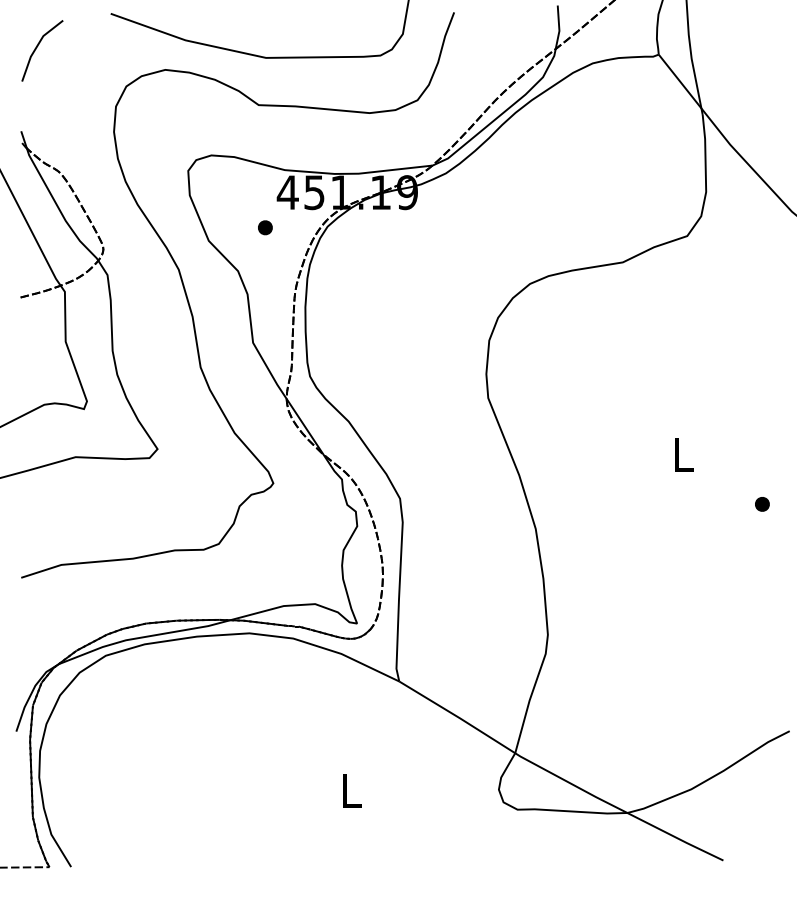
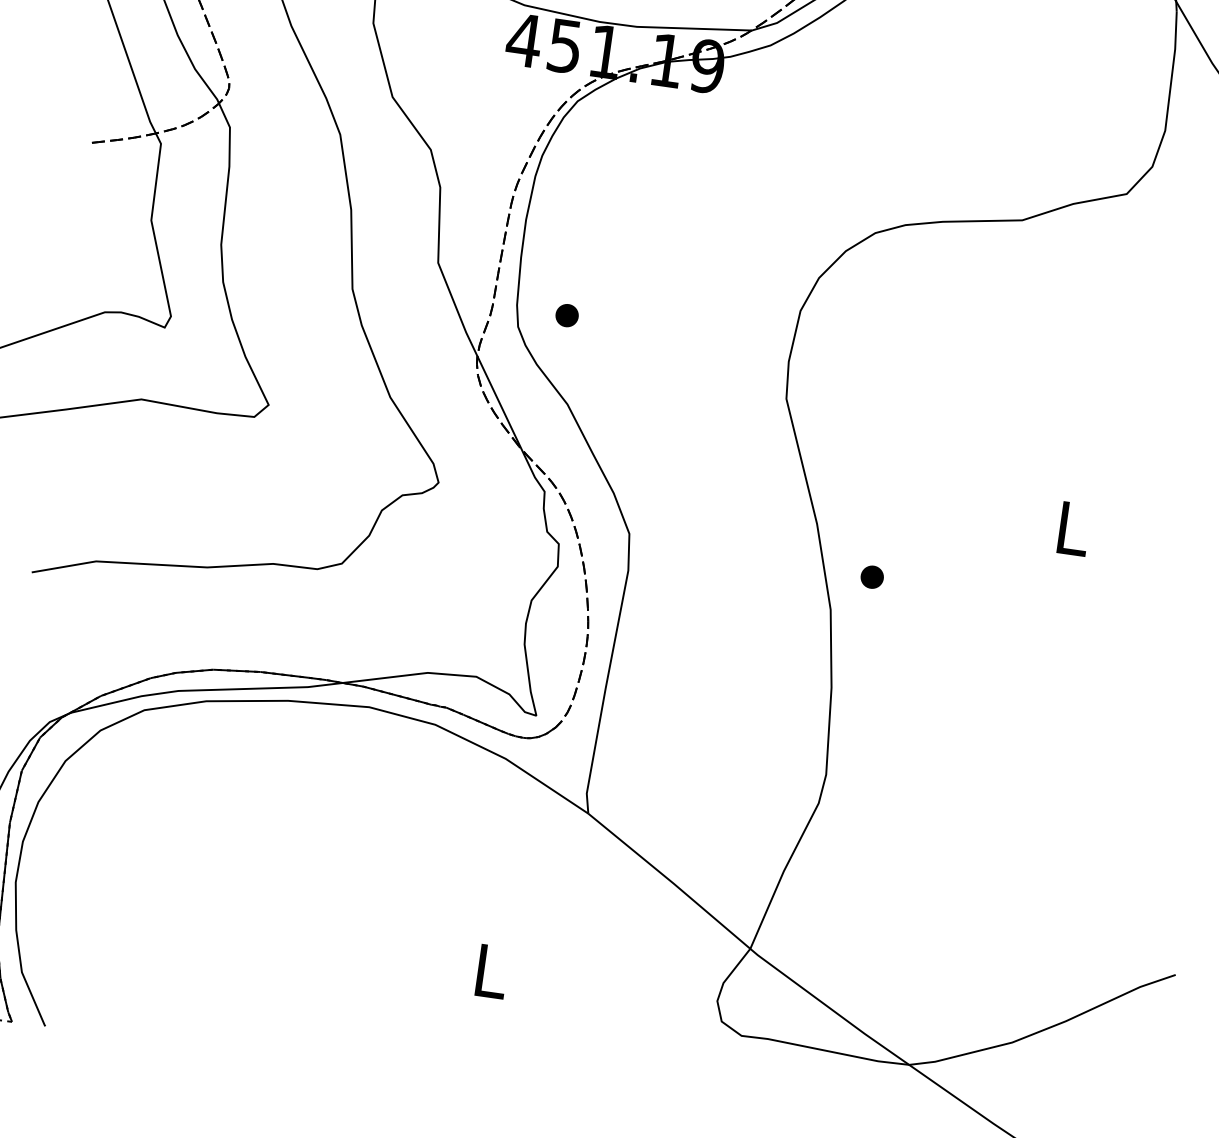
part: (265, 227) -> (567, 315), moved
part: (762, 504) -> (872, 577), moved

